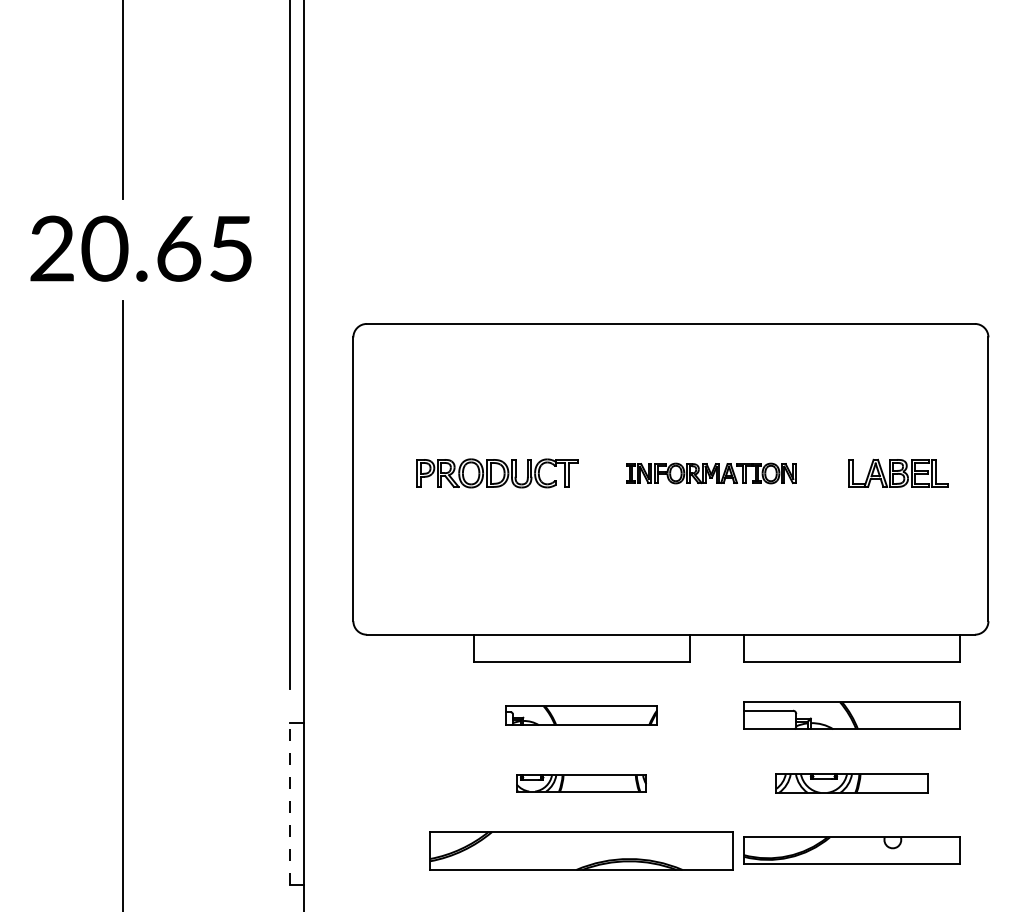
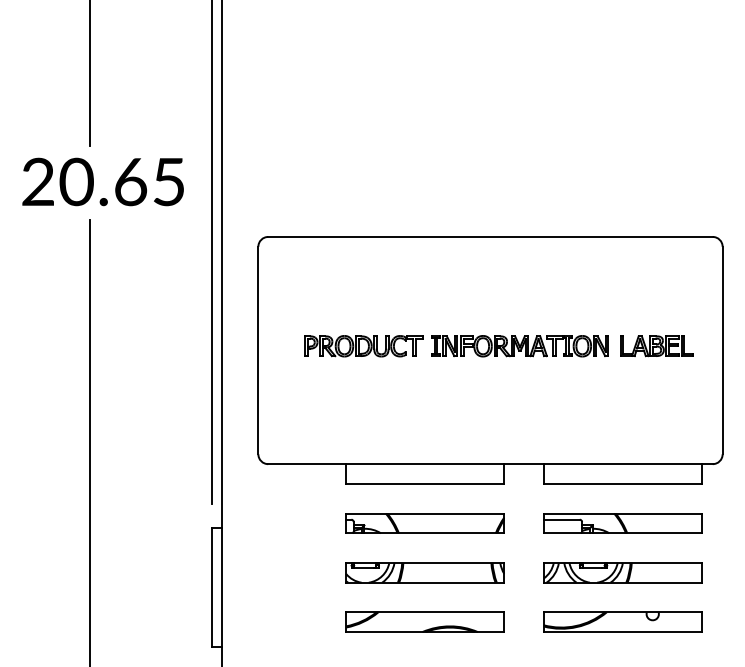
part: (710, 473) -> (519, 346), size x1.43
part: (580, 715) -> (424, 523), size x1.43
part: (580, 782) -> (424, 572), size x1.67
part: (851, 782) -> (622, 572), size x1.43
line: (290, 803) -> (212, 587), dashed -> solid
part: (580, 849) -> (424, 621), size x0.71

